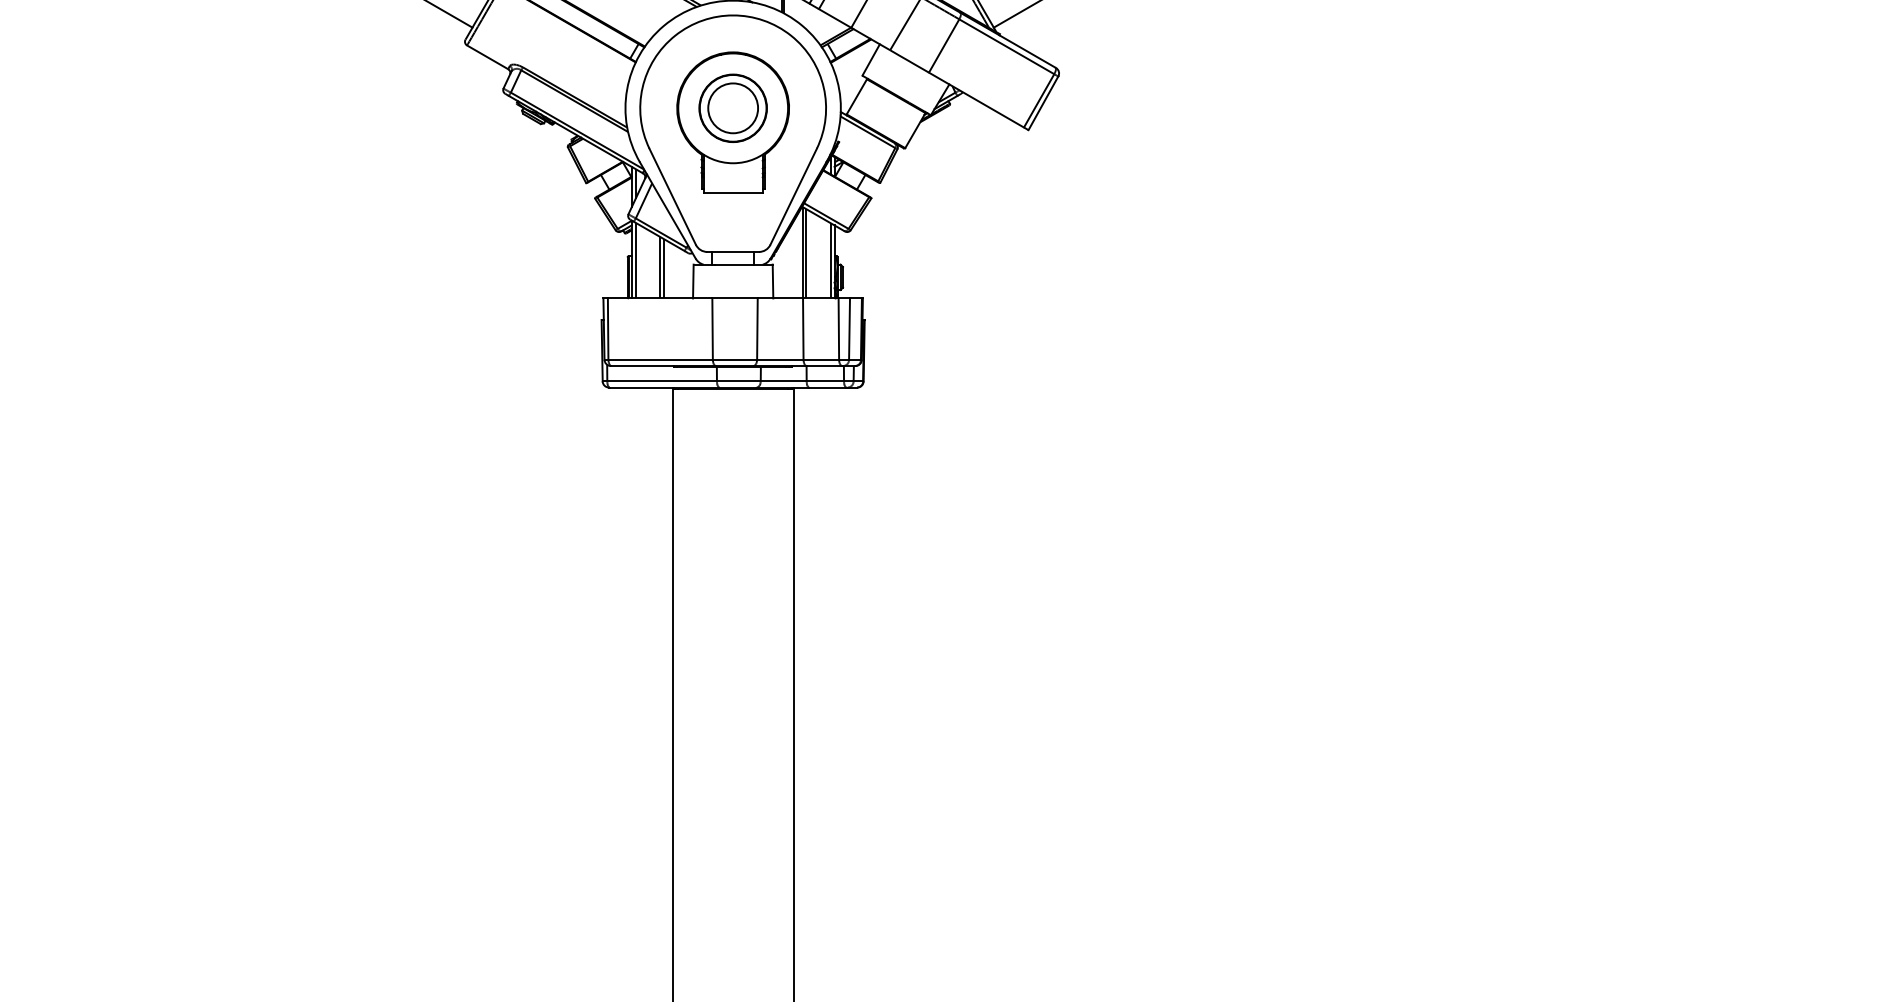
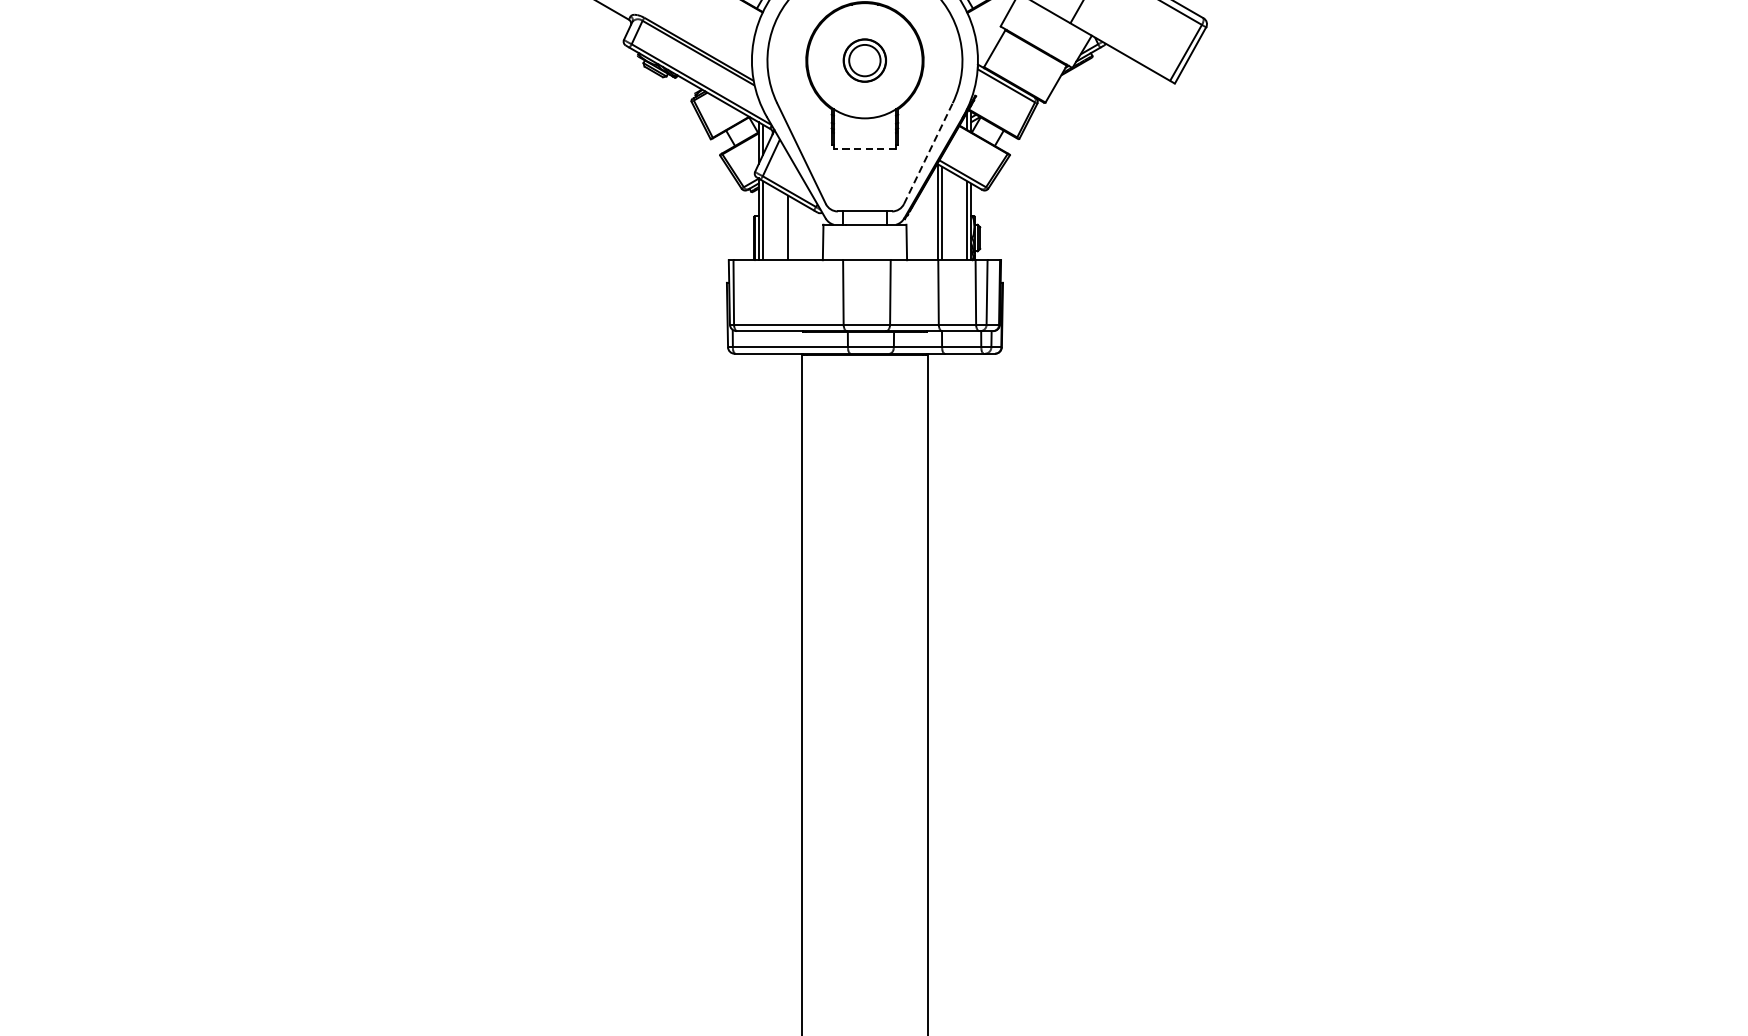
part: (732, 107) -> (864, 59), size x0.6
line: (733, 192) -> (865, 149), solid -> dashed
line: (793, 196) -> (928, 153), solid -> dashed
line: (663, 268) -> (791, 228), removed

